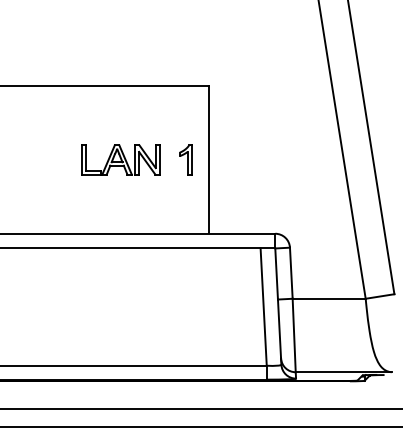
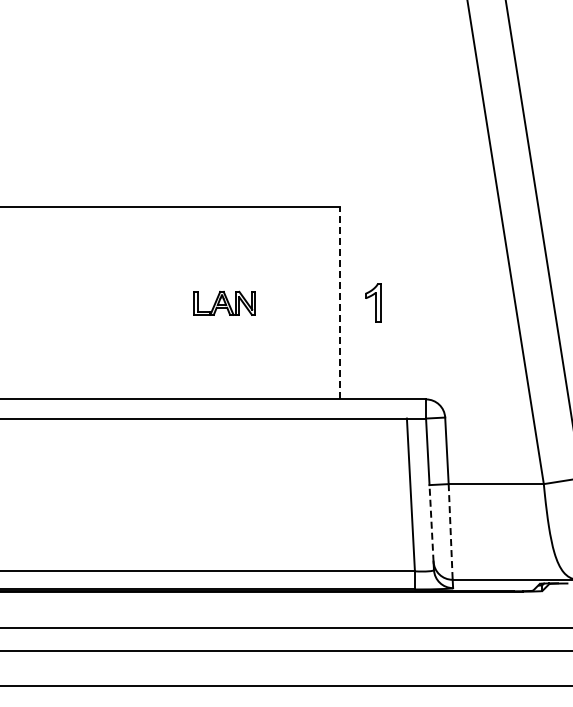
part: (185, 159) -> (373, 302), moved
part: (120, 160) -> (224, 303), size x0.6
line: (208, 160) -> (339, 303), solid -> dashed
line: (279, 328) -> (431, 522), solid -> dashed
line: (294, 335) -> (450, 531), solid -> dashed

